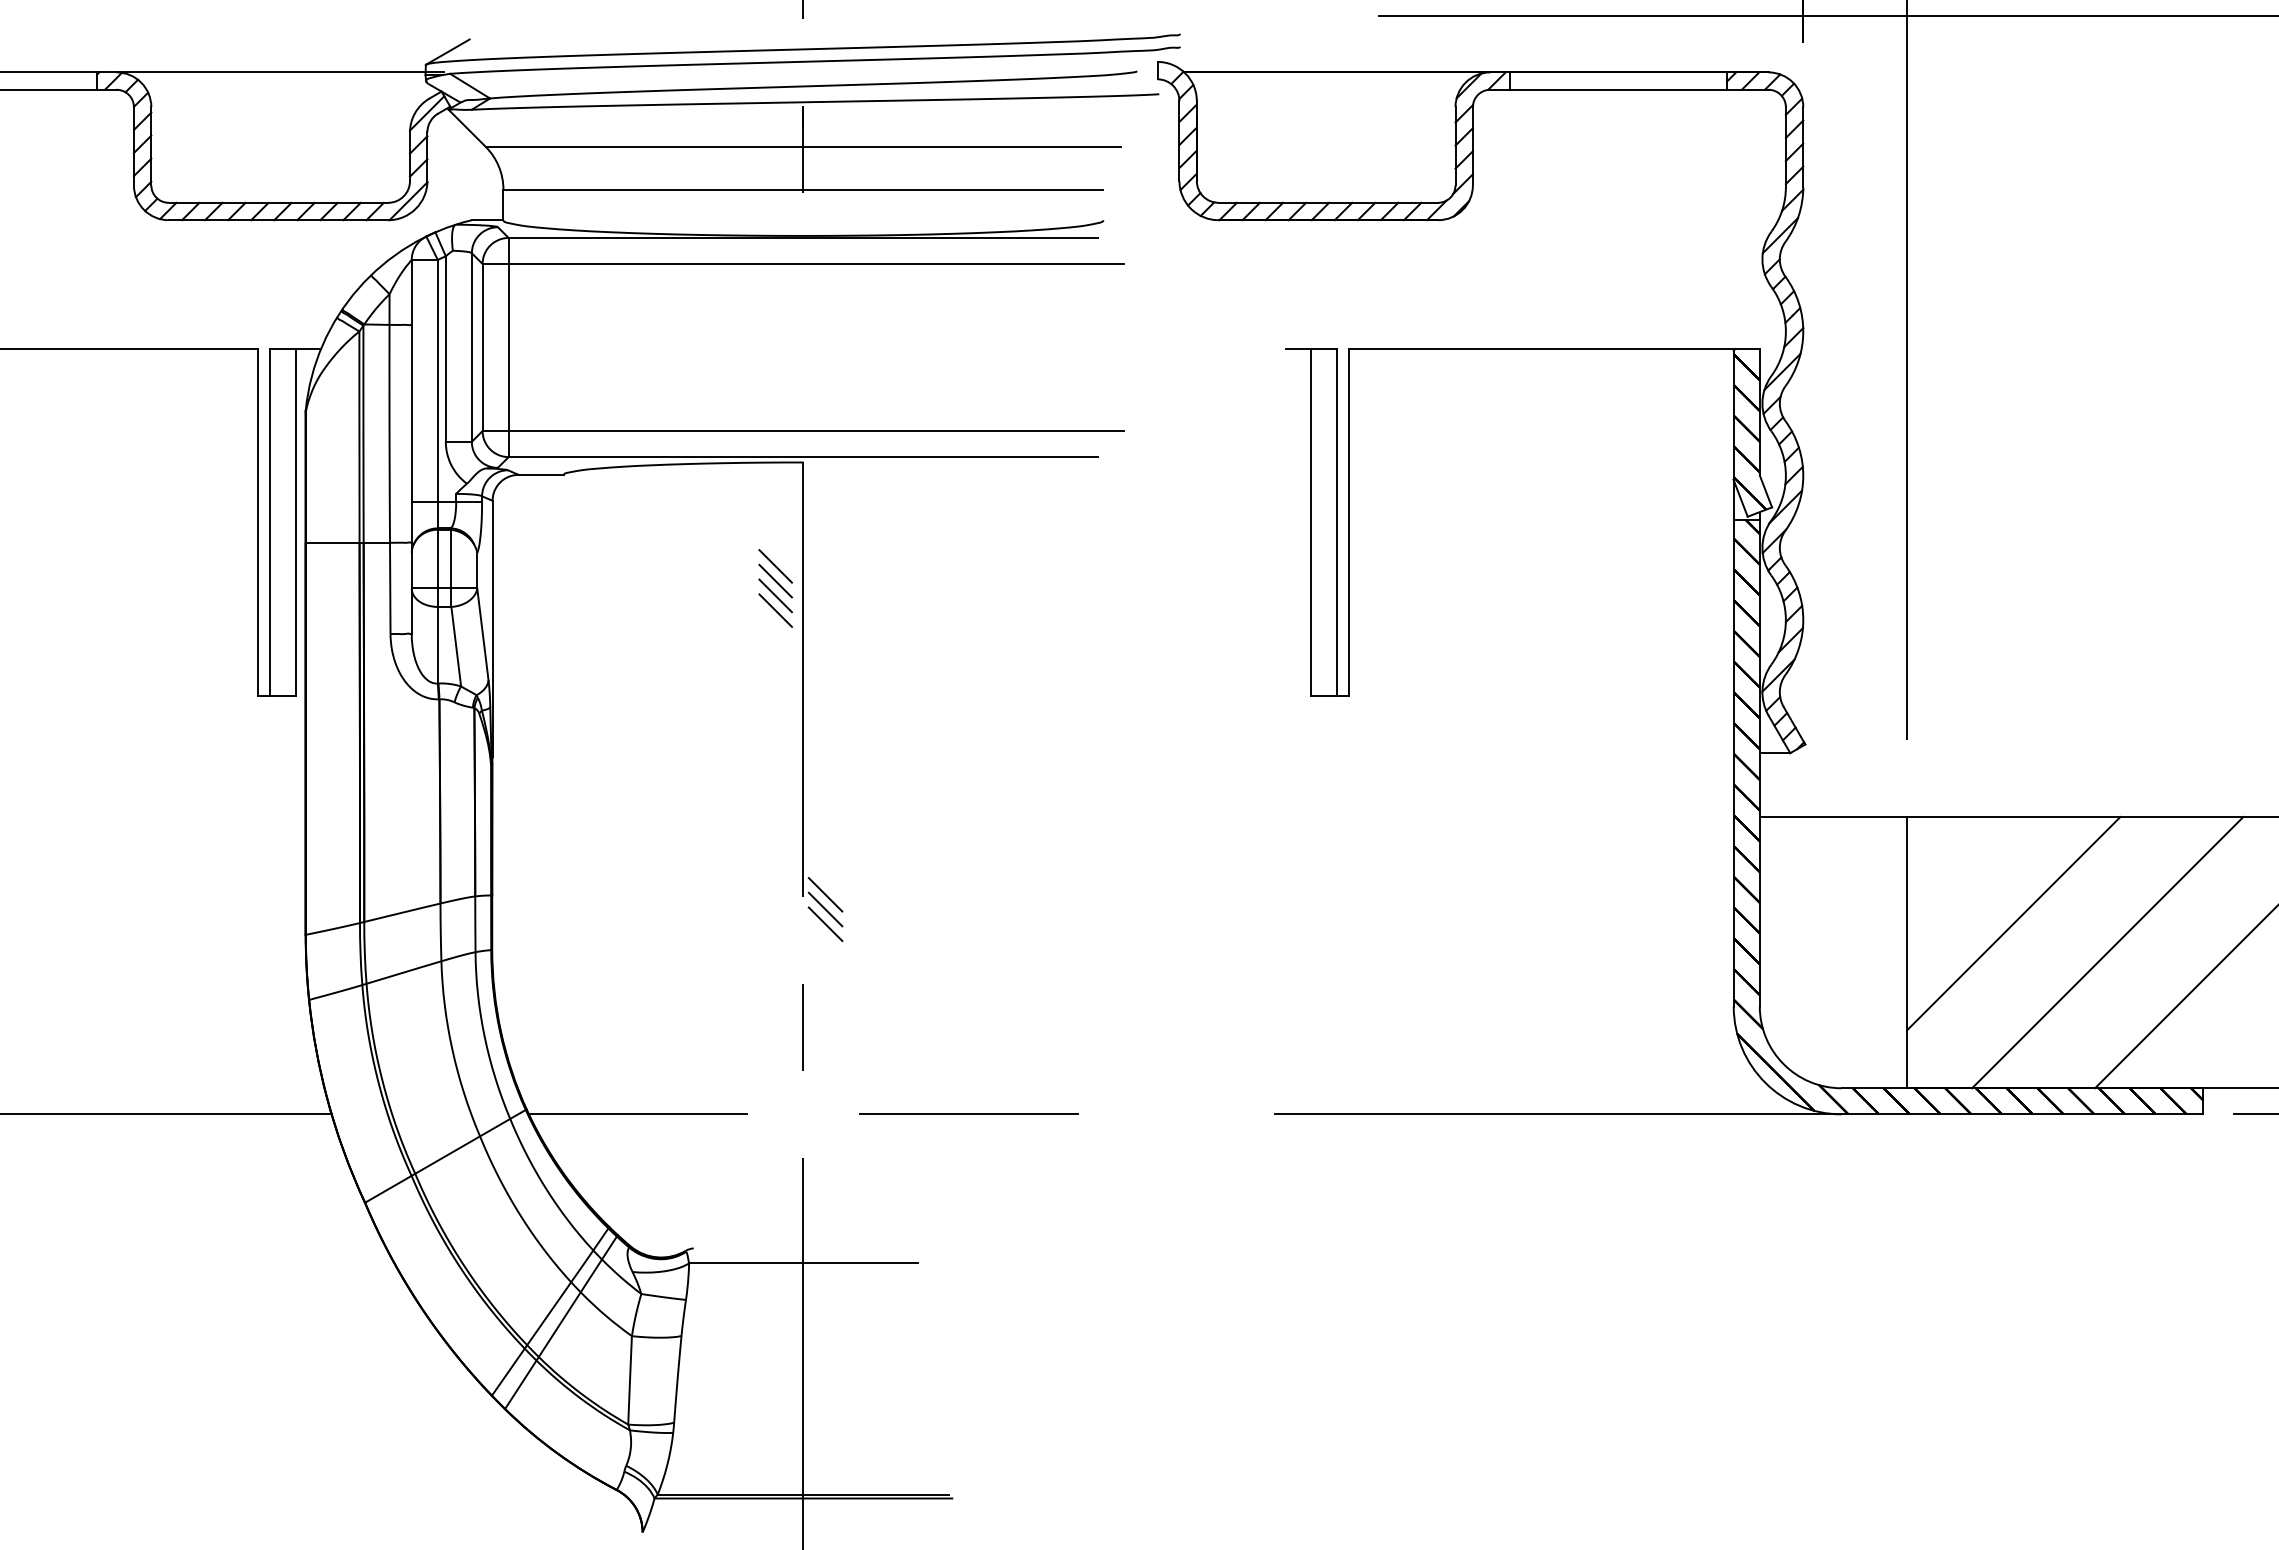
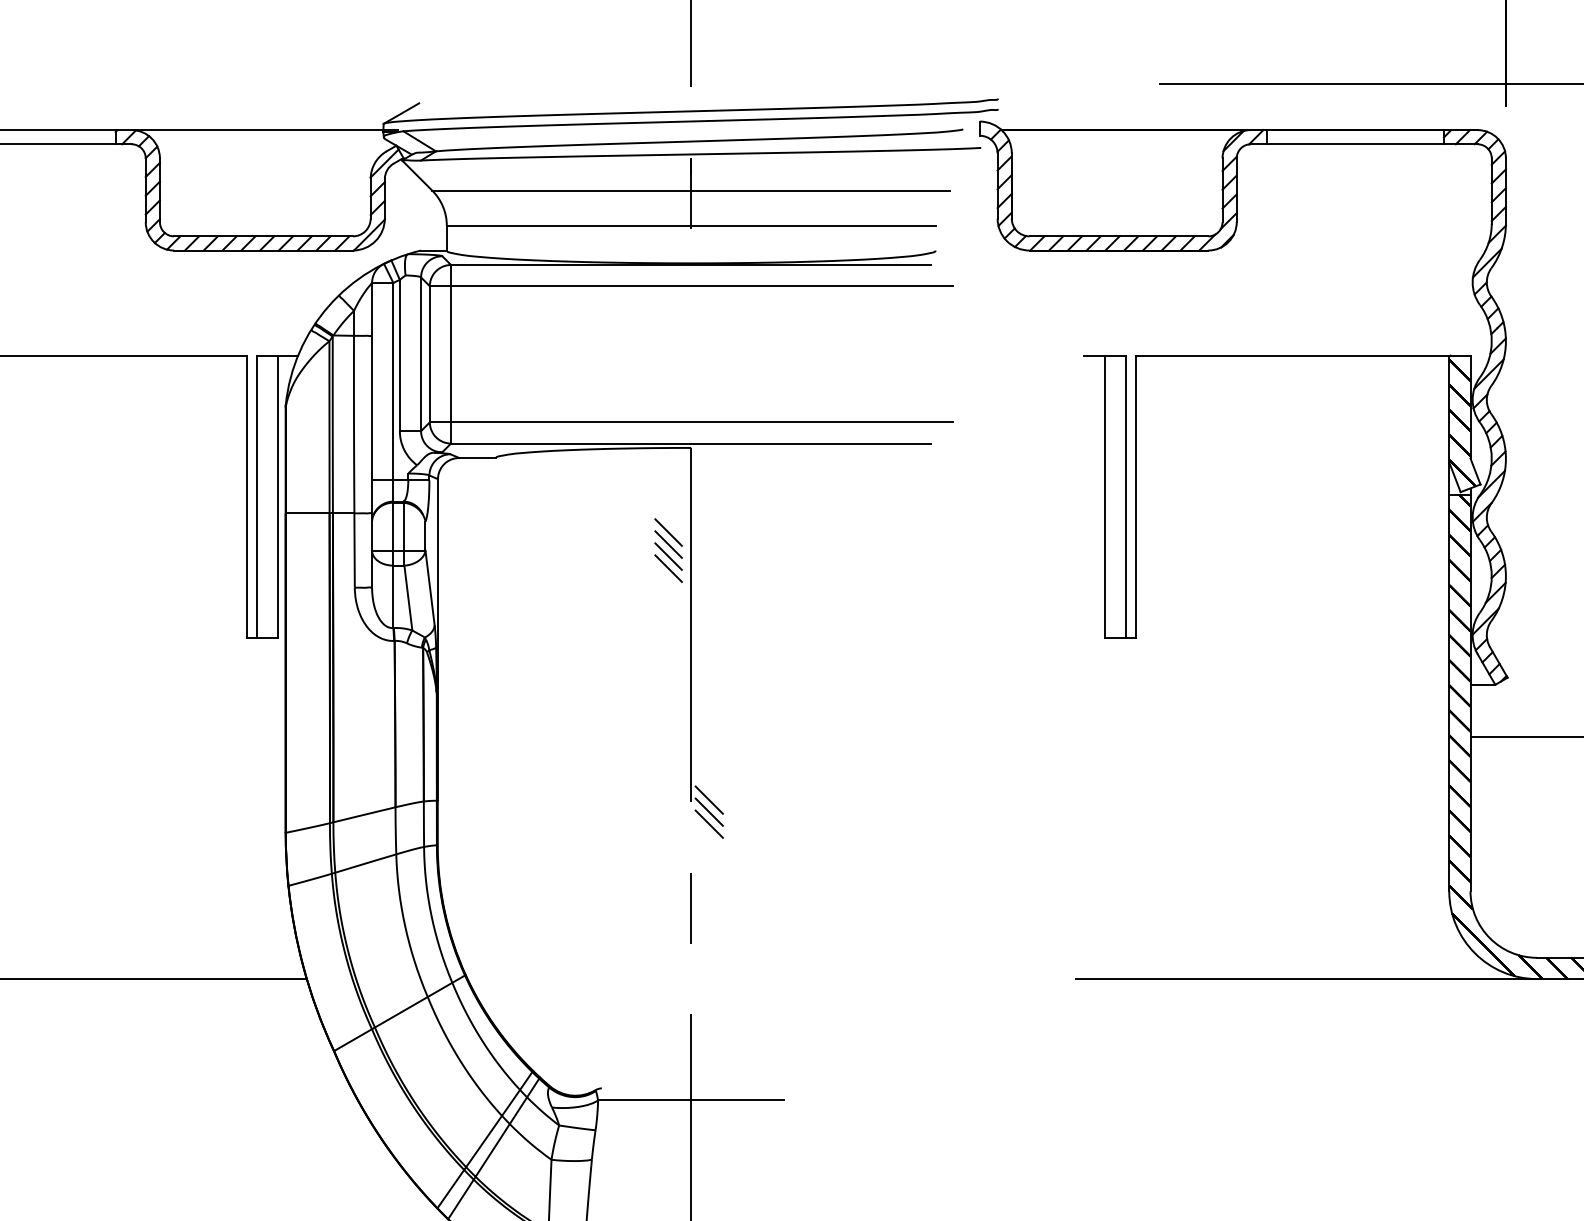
line: (637, 1114) -> (556, 979), removed
line: (968, 1114) -> (825, 979), removed

